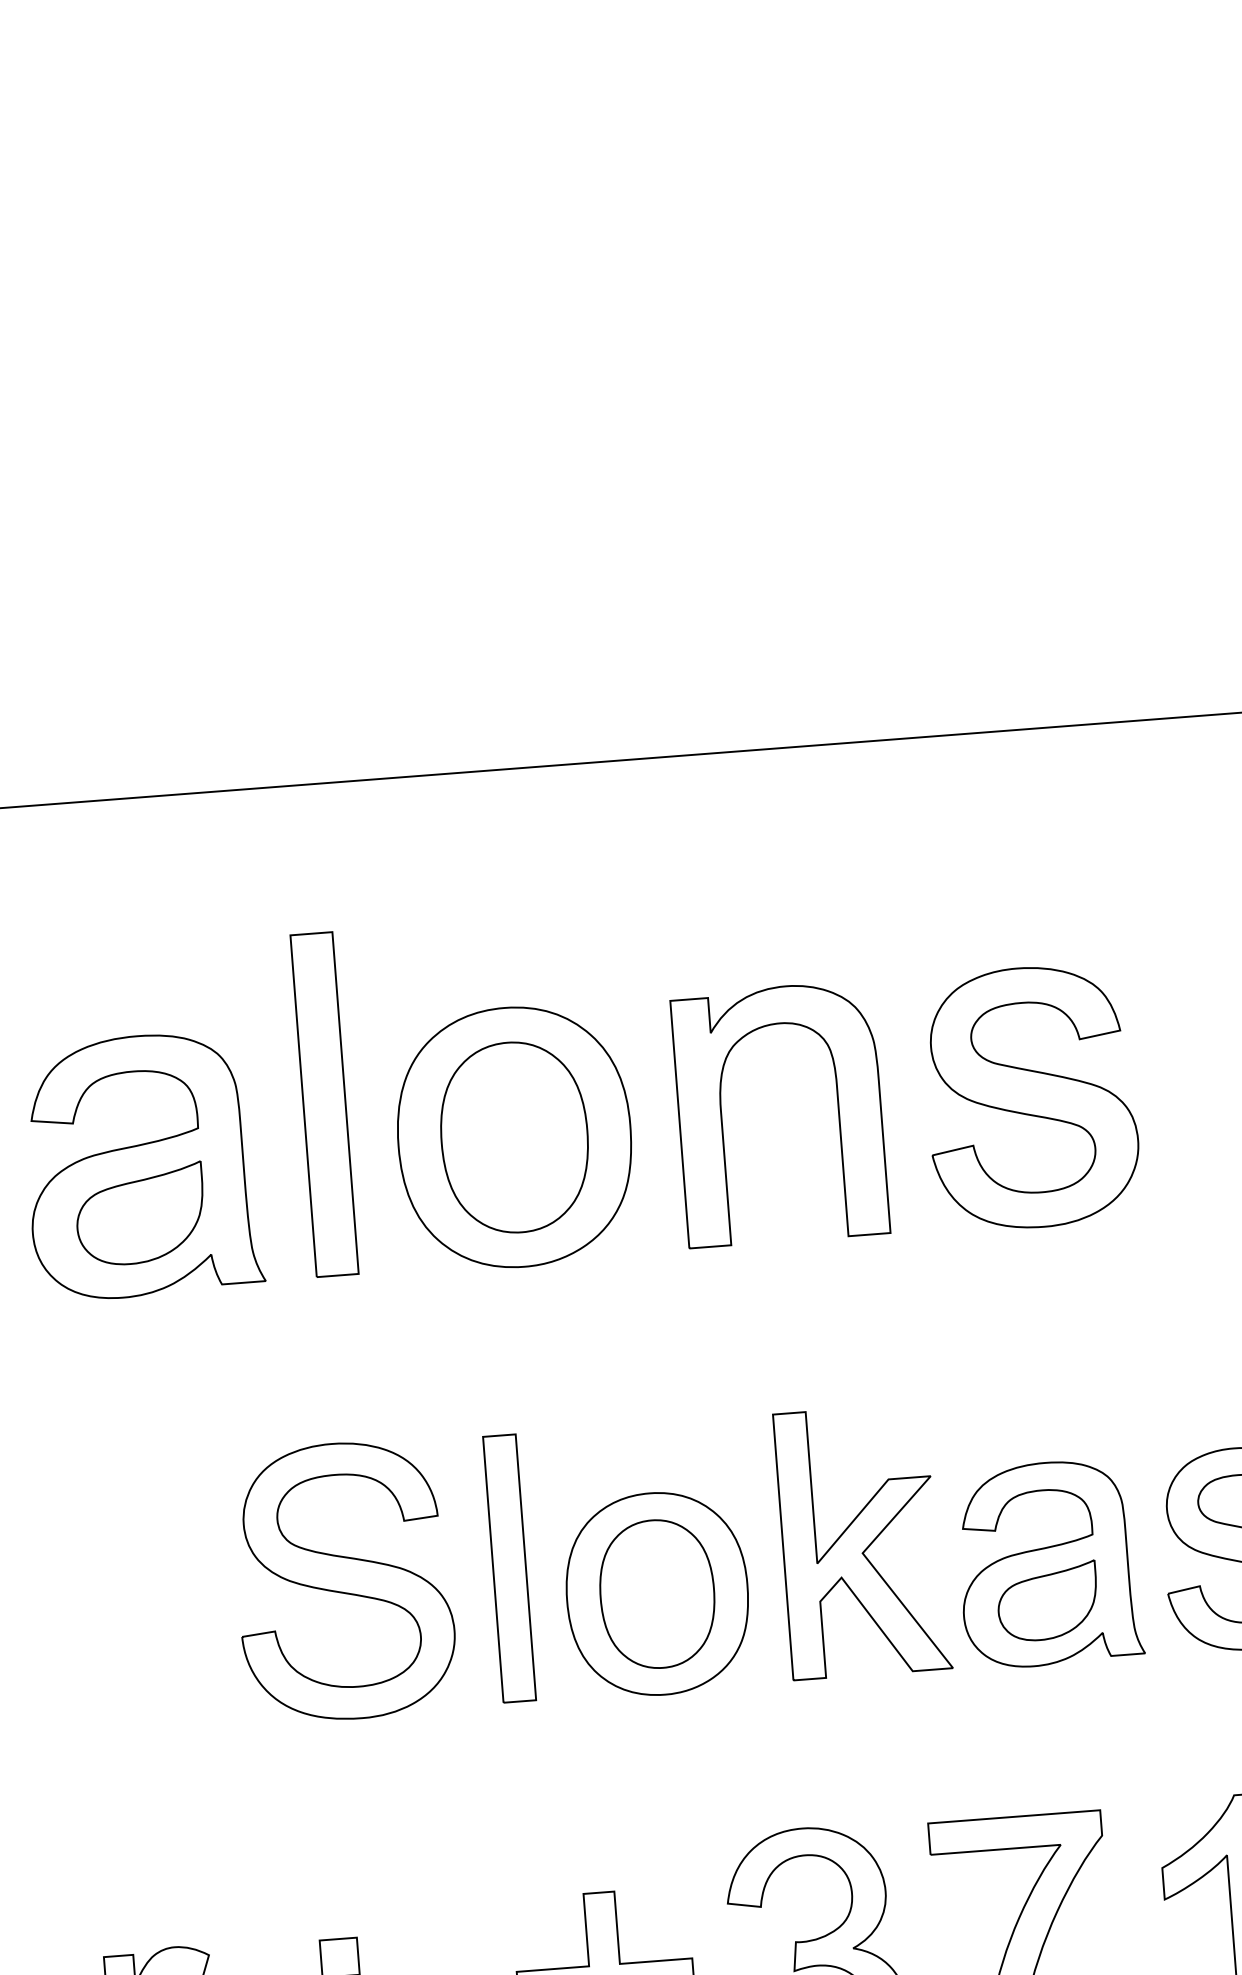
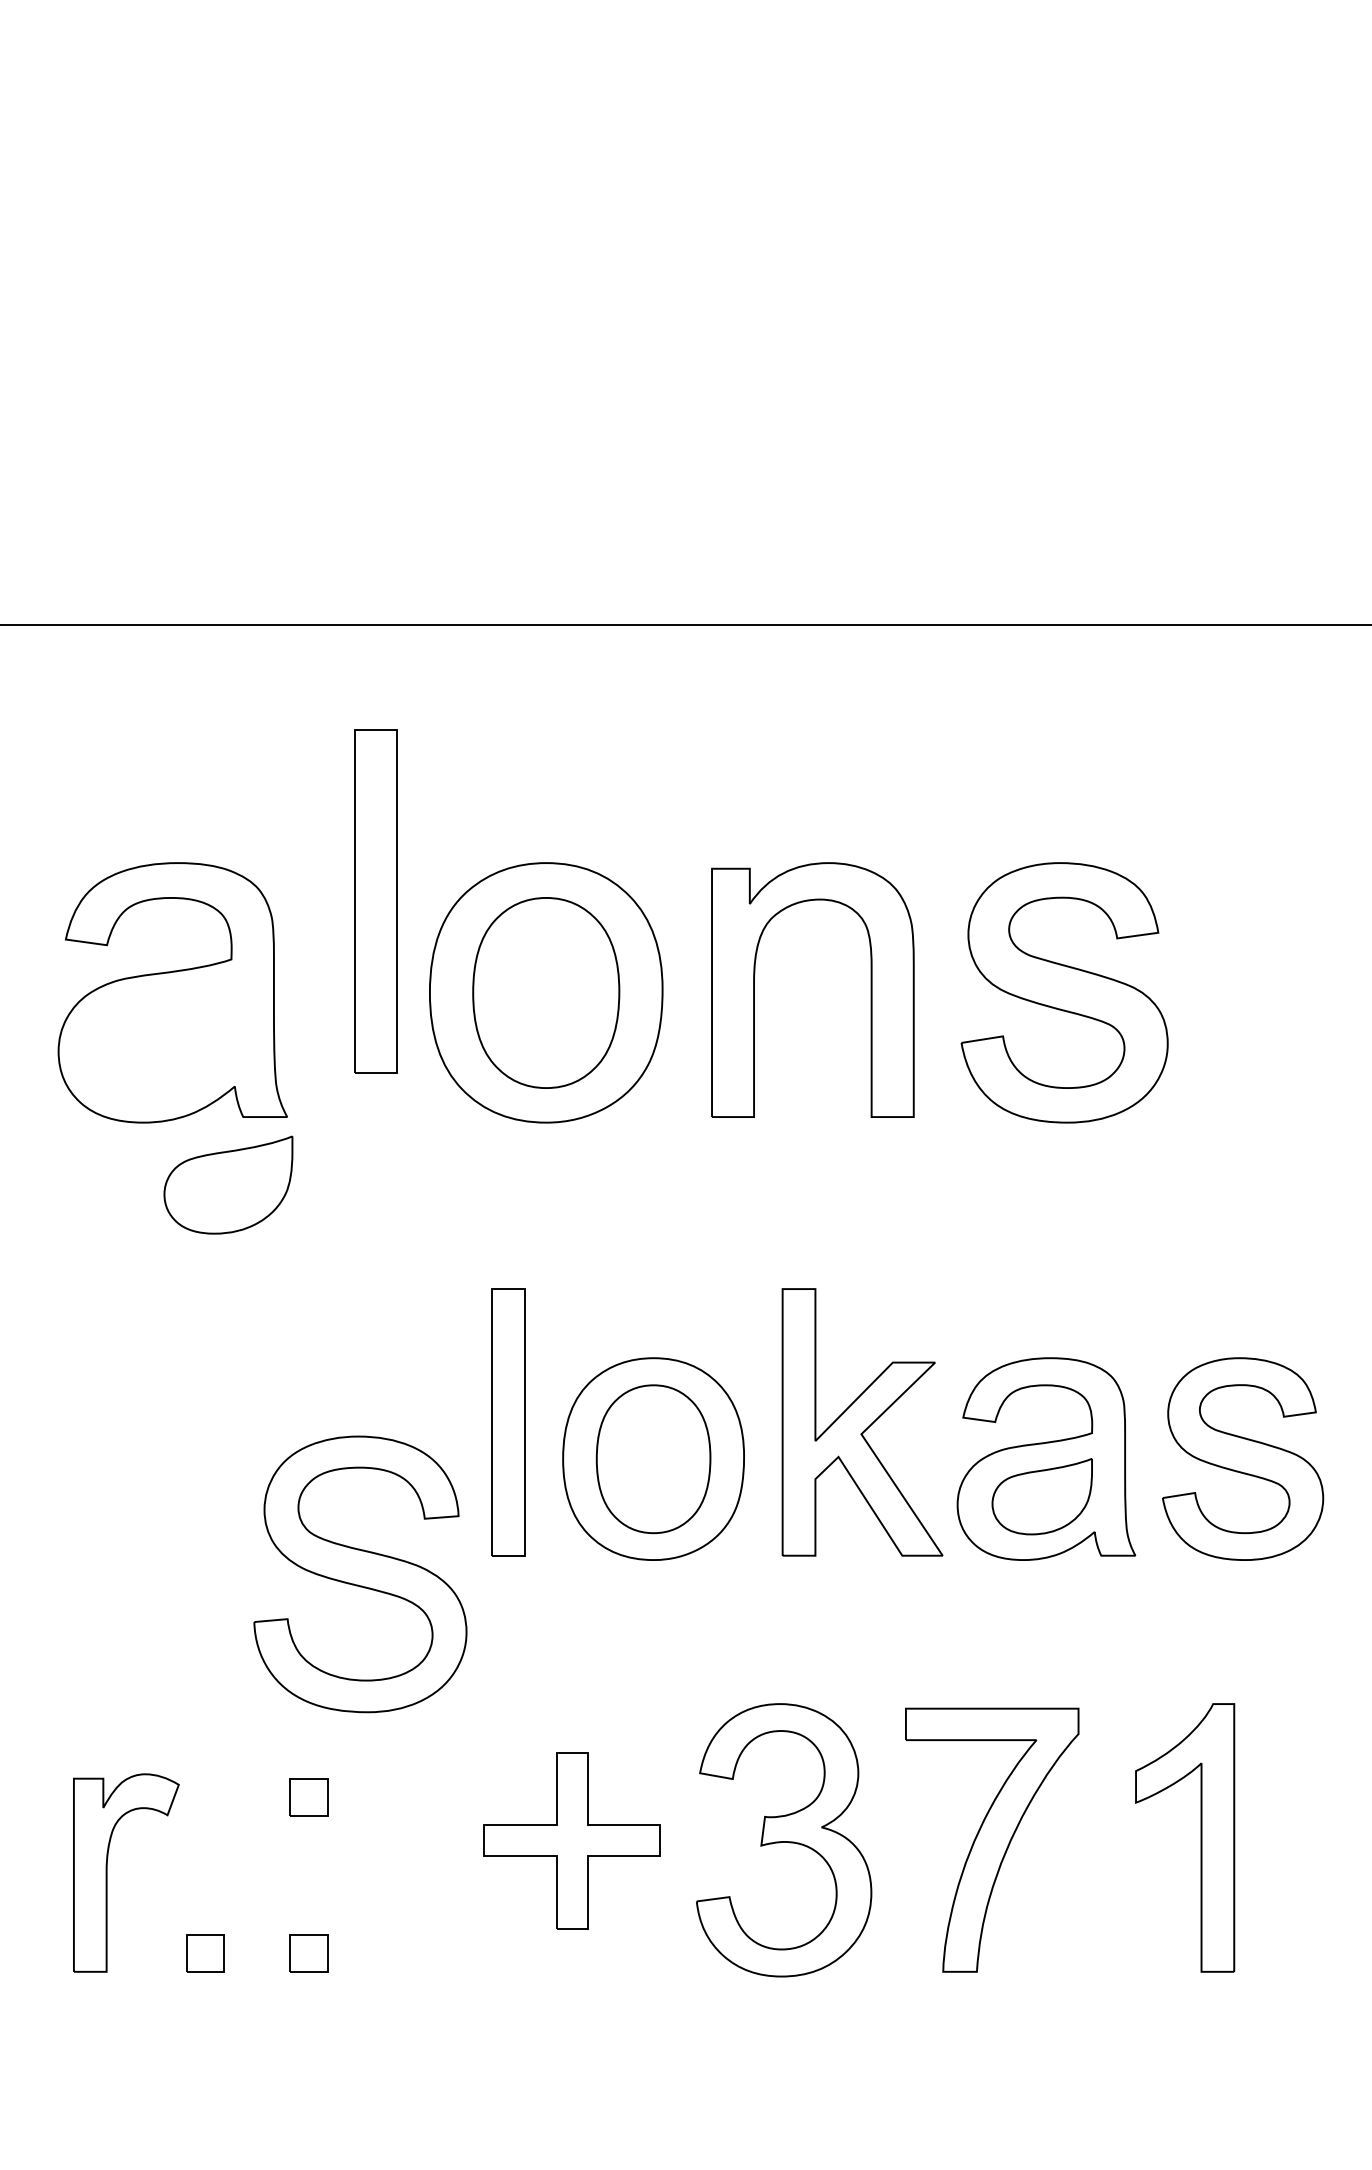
part: (323, 1104) -> (375, 901), moved
part: (140, 1213) -> (228, 1184), moved
part: (344, 1581) -> (360, 1574), moved

